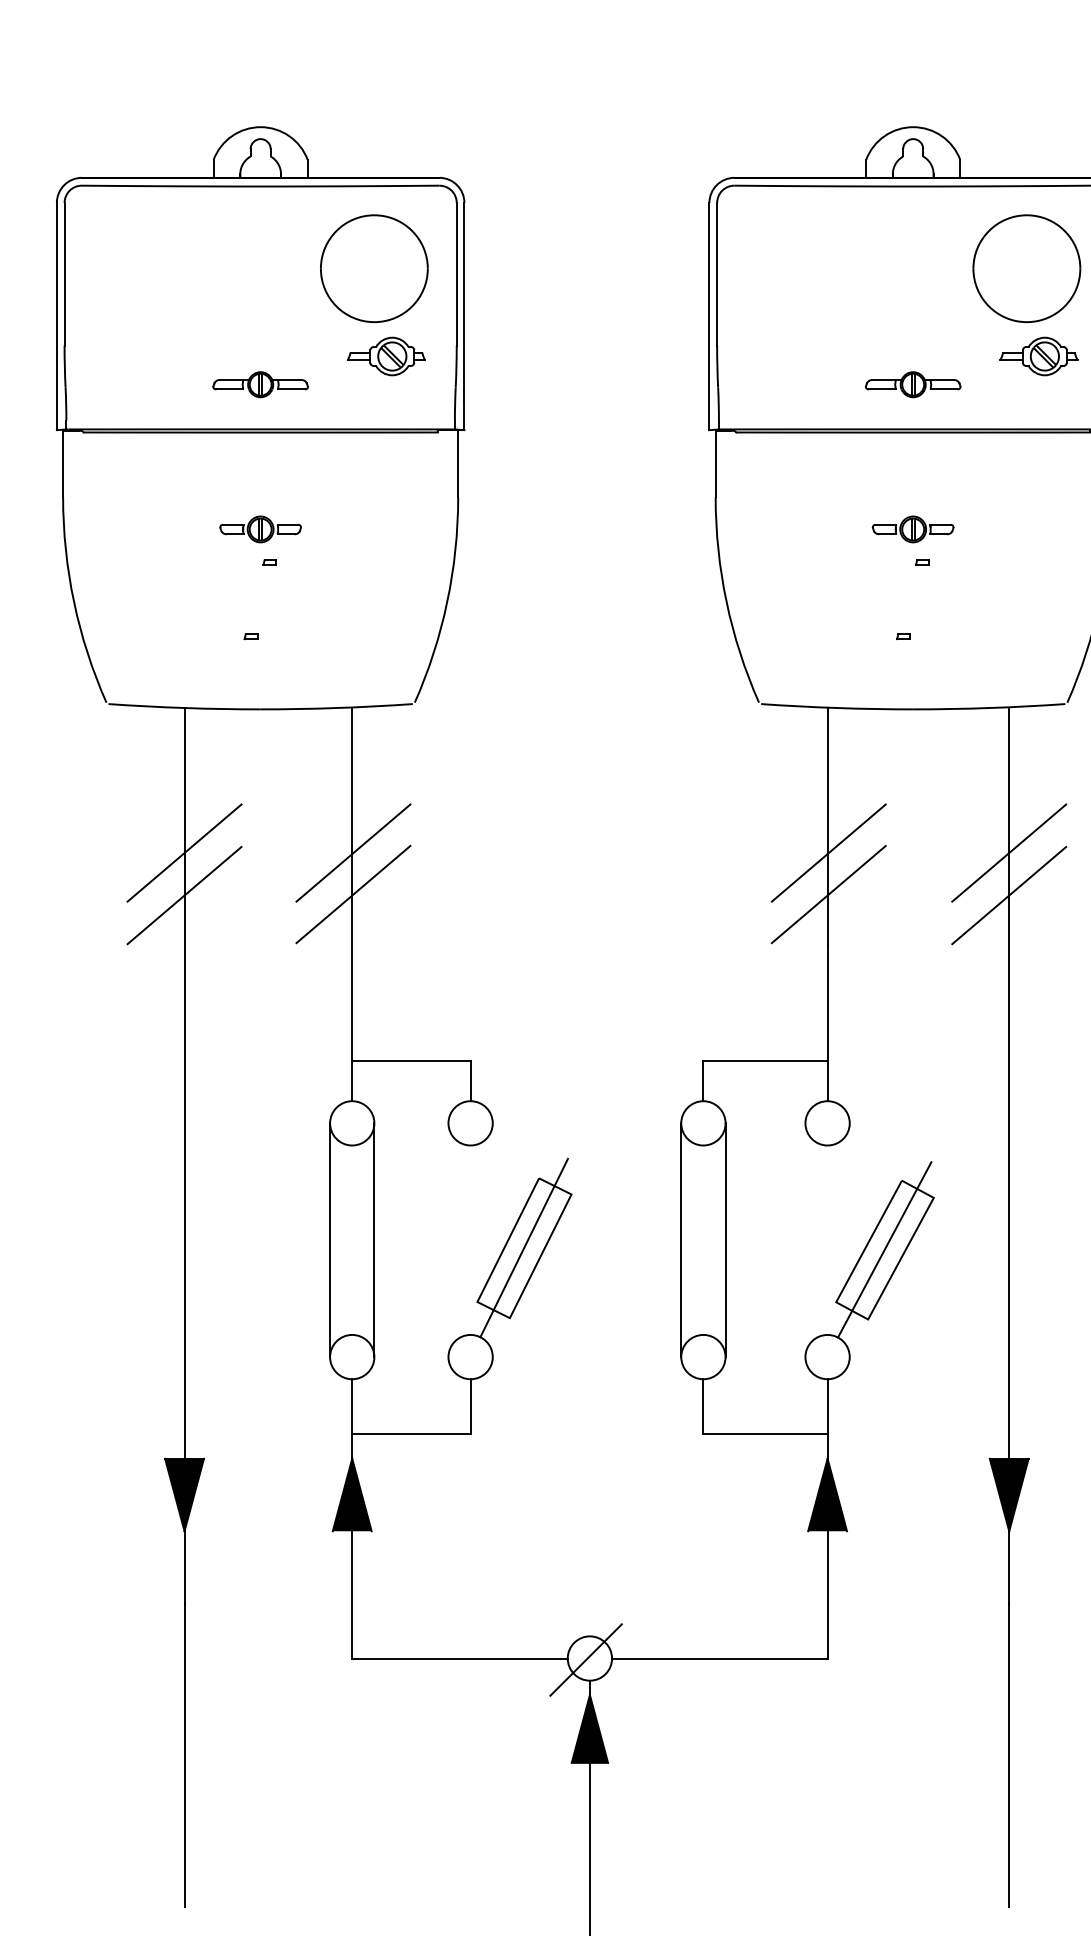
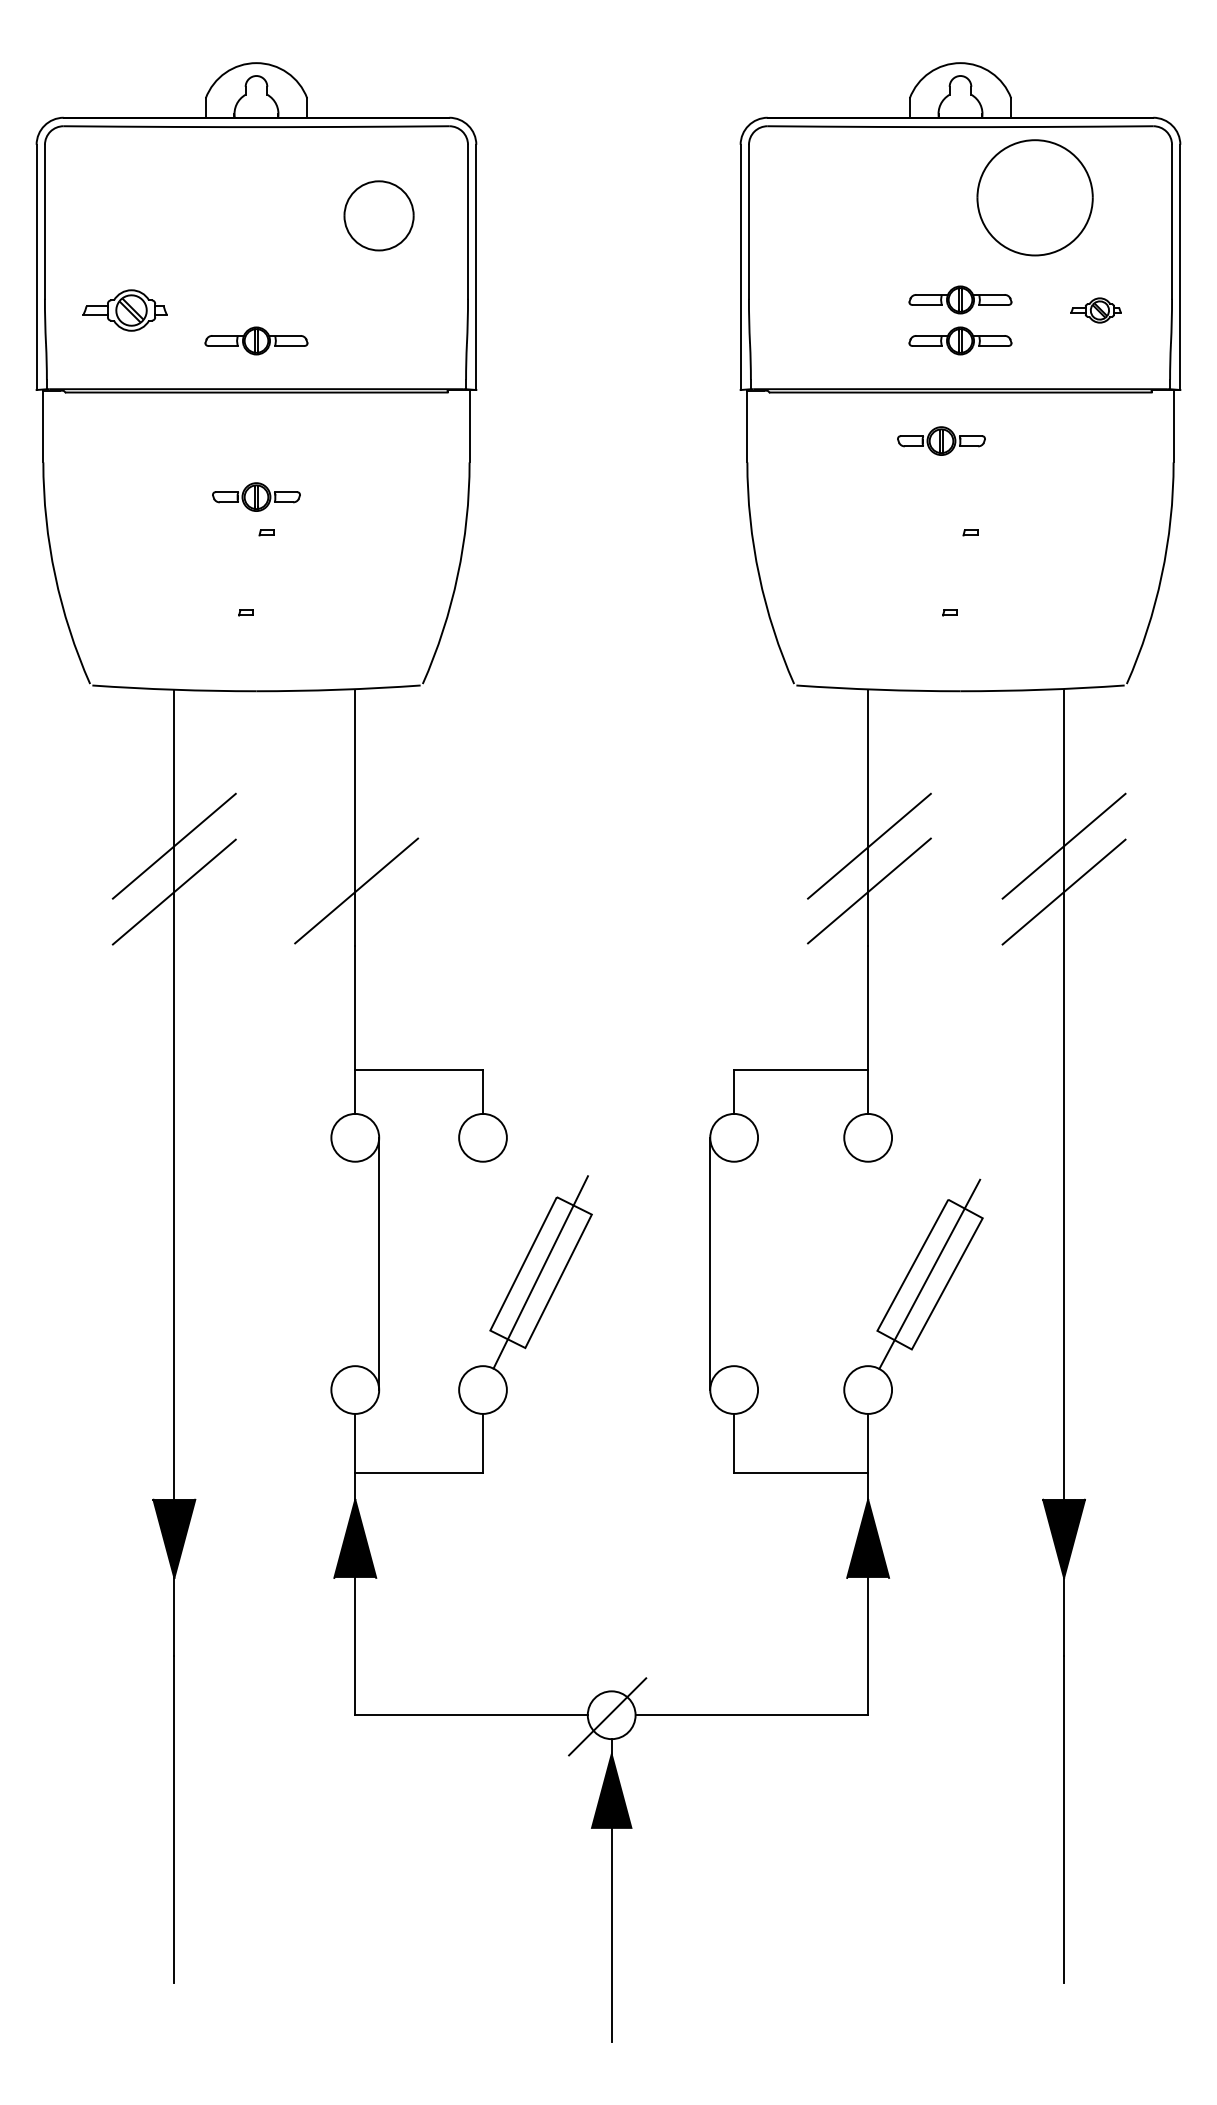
part: (373, 268) -> (378, 215), size x0.6
part: (1026, 268) -> (1034, 197), moved
part: (913, 346) -> (960, 299), added
part: (385, 356) -> (124, 310), moved
part: (1038, 356) -> (1095, 310), size x0.6
part: (913, 528) -> (941, 440), moved
line: (353, 852) -> (356, 845), removed
line: (330, 1239) -> (331, 1263), removed
line: (725, 1239) -> (758, 1263), removed

